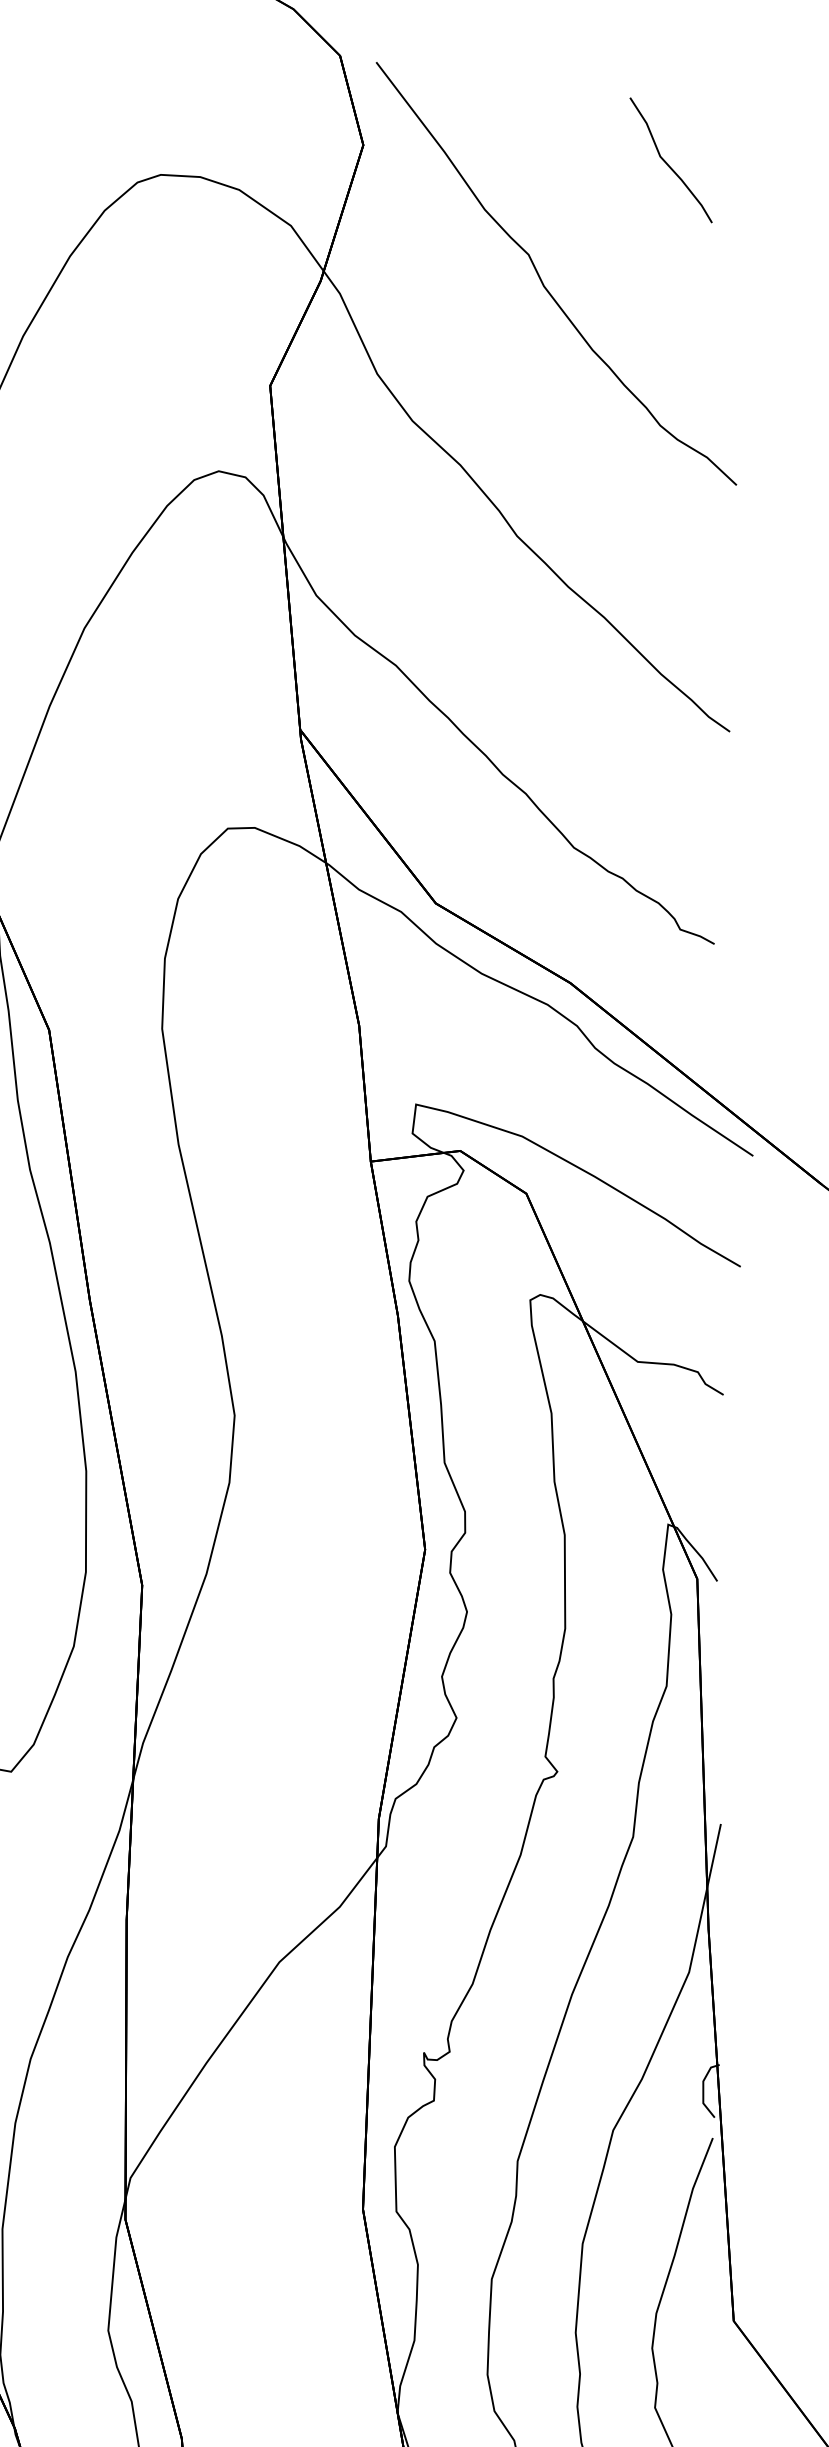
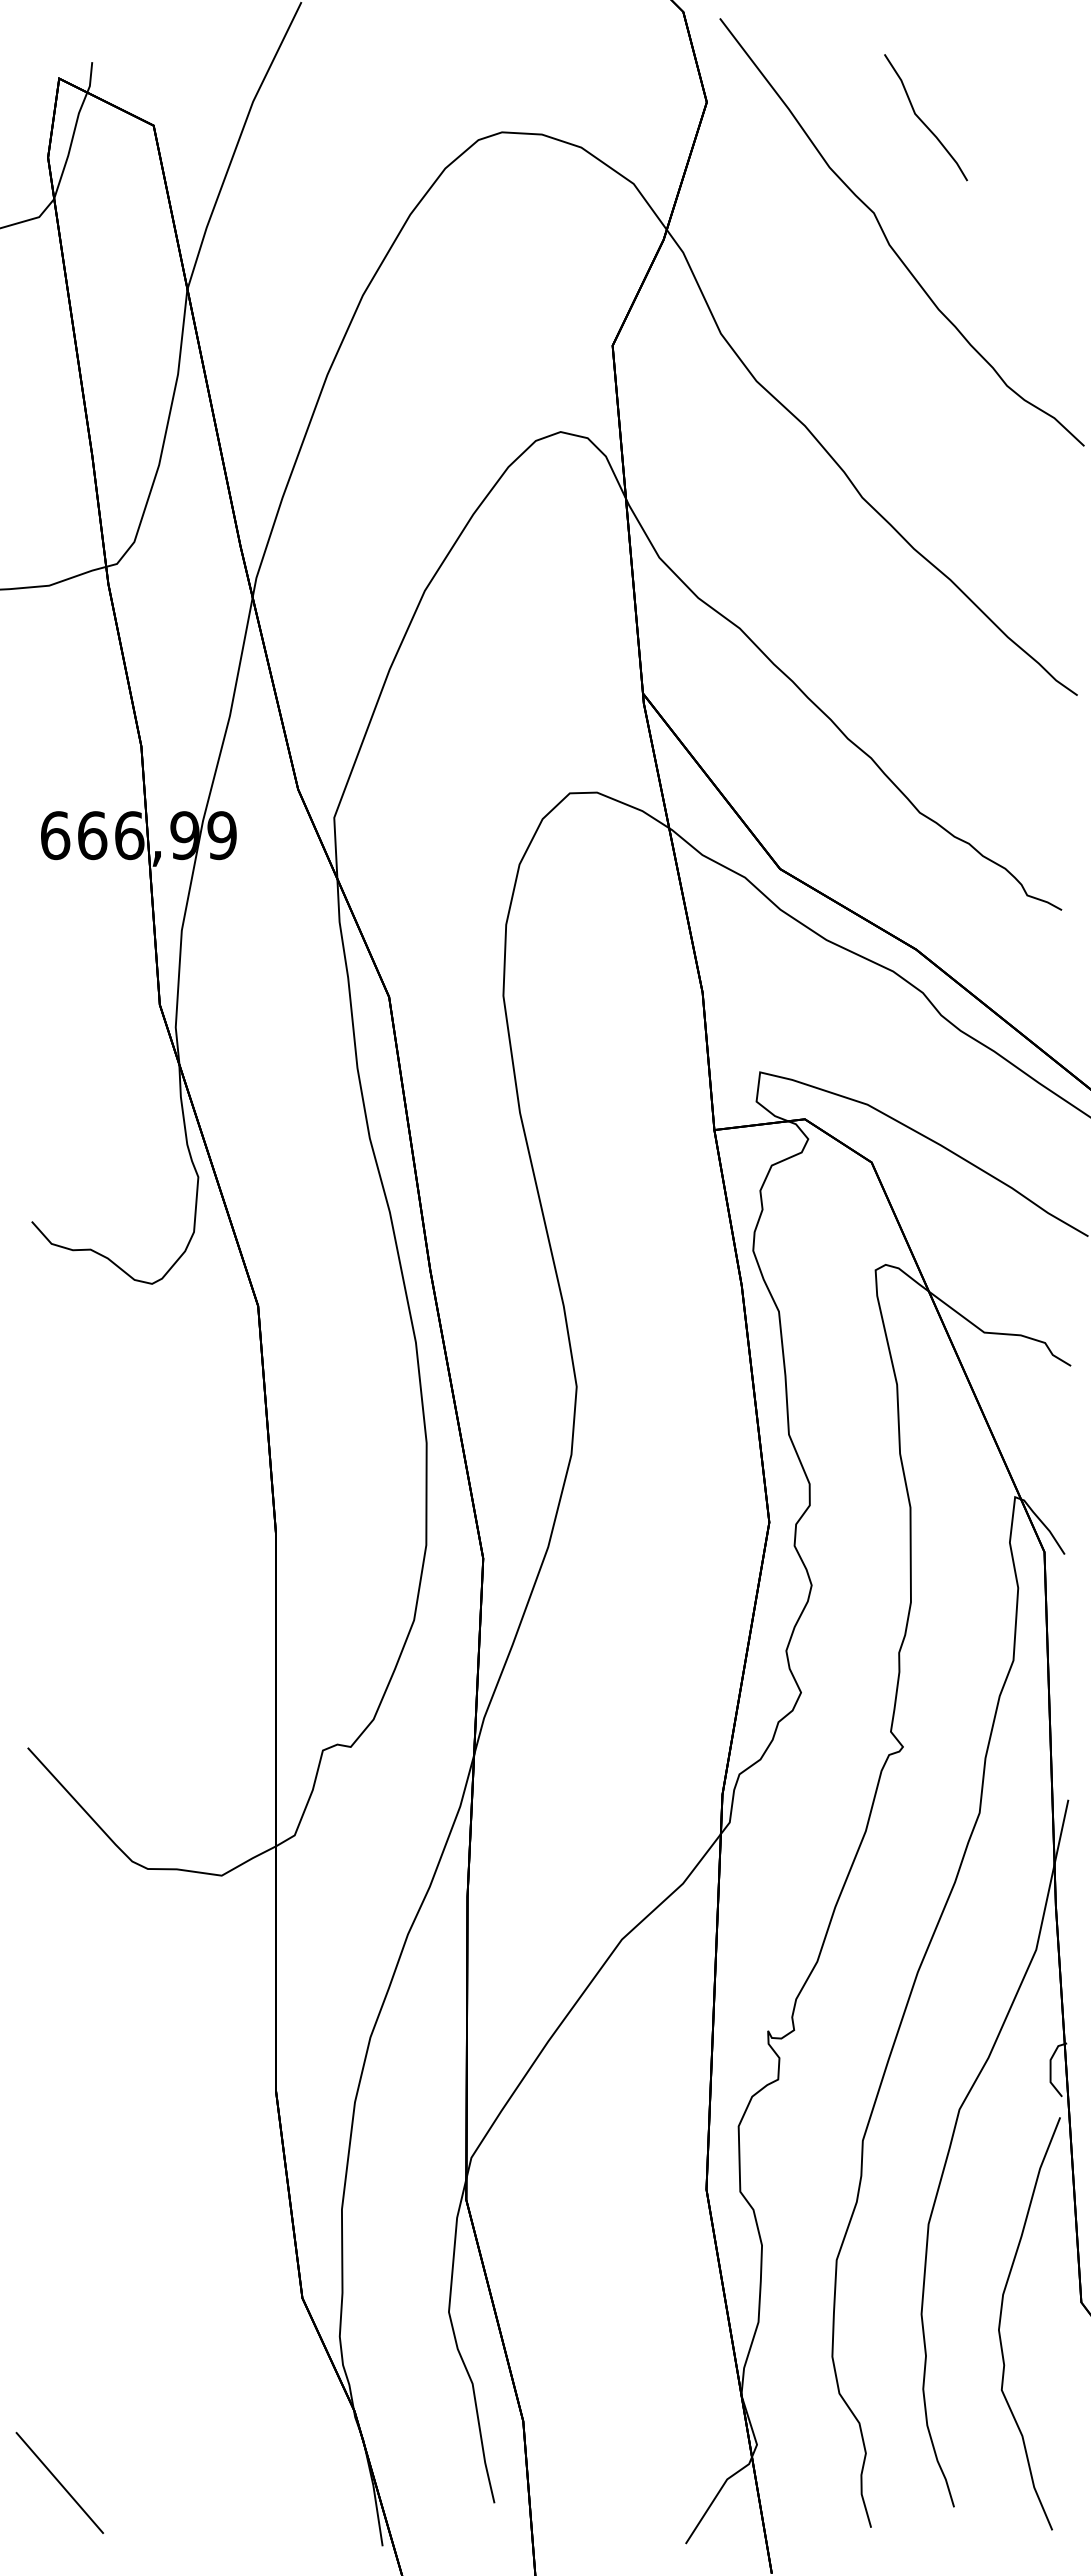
curve: (667, 163) -> (922, 120), moved

